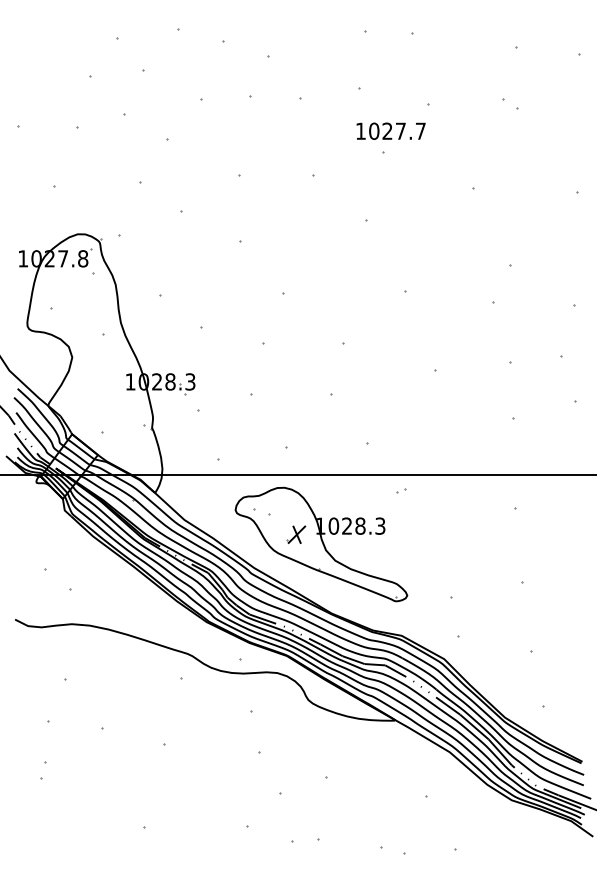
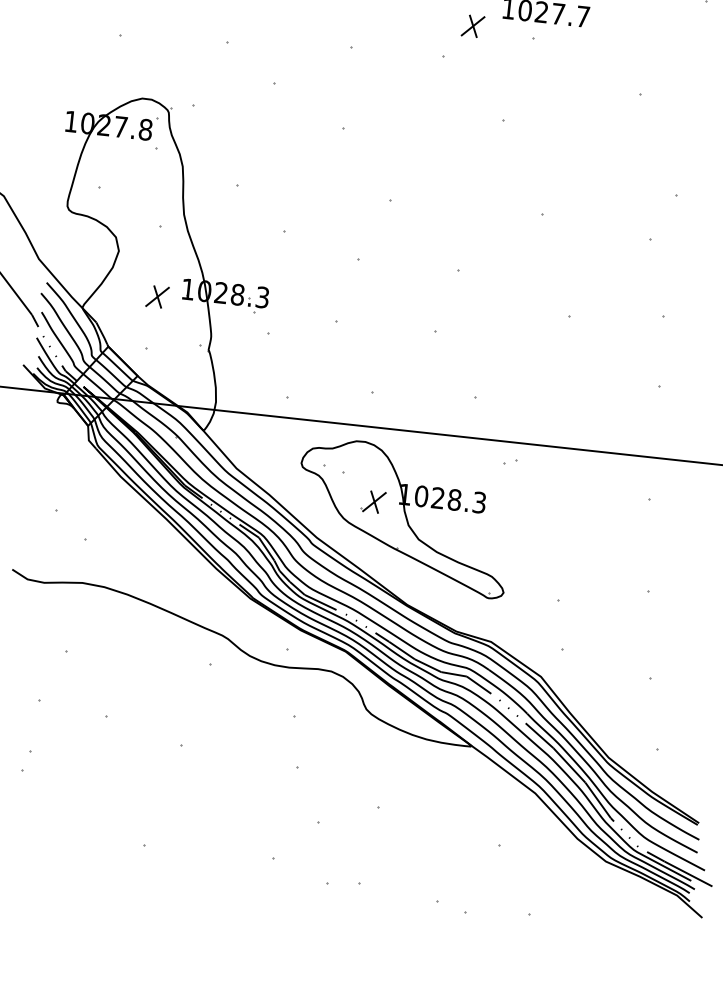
part: (334, 148) -> (473, 26), added
part: (106, 390) -> (157, 296), added

